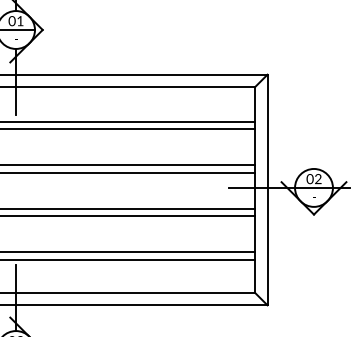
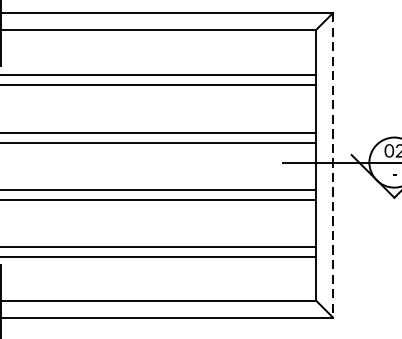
line: (267, 190) -> (333, 165), solid -> dashed

